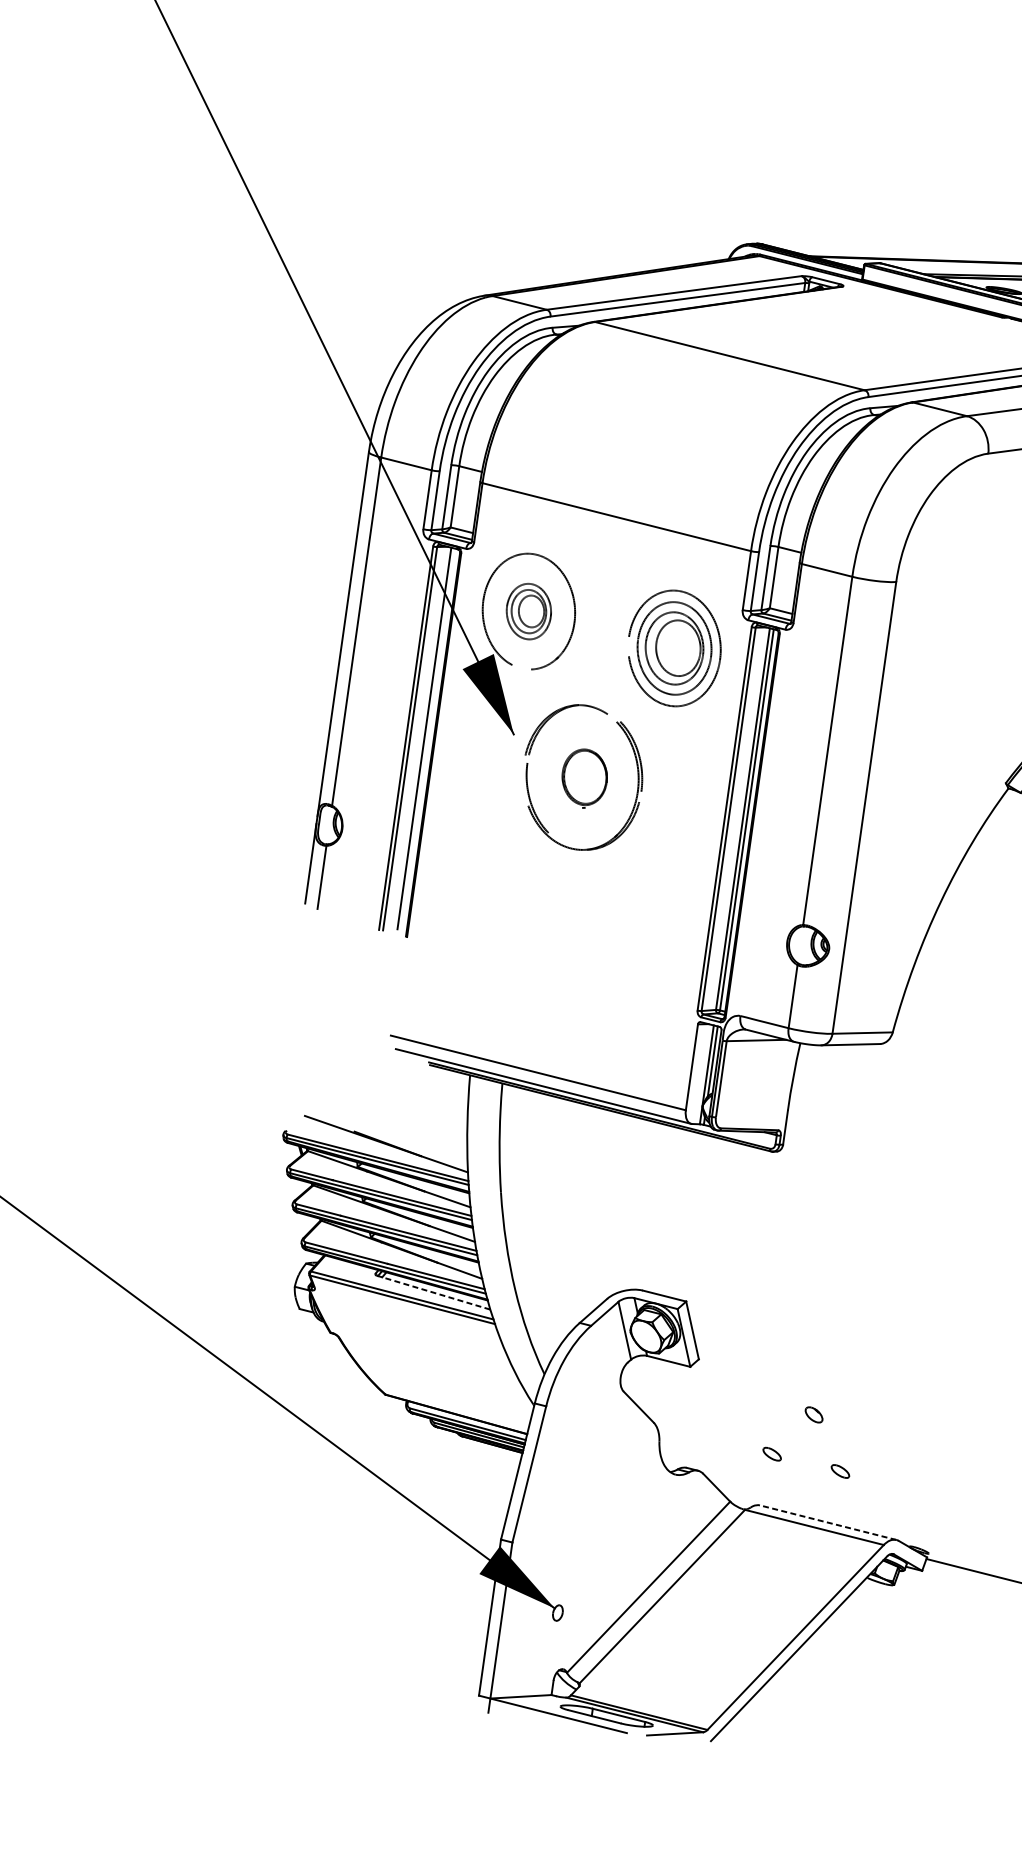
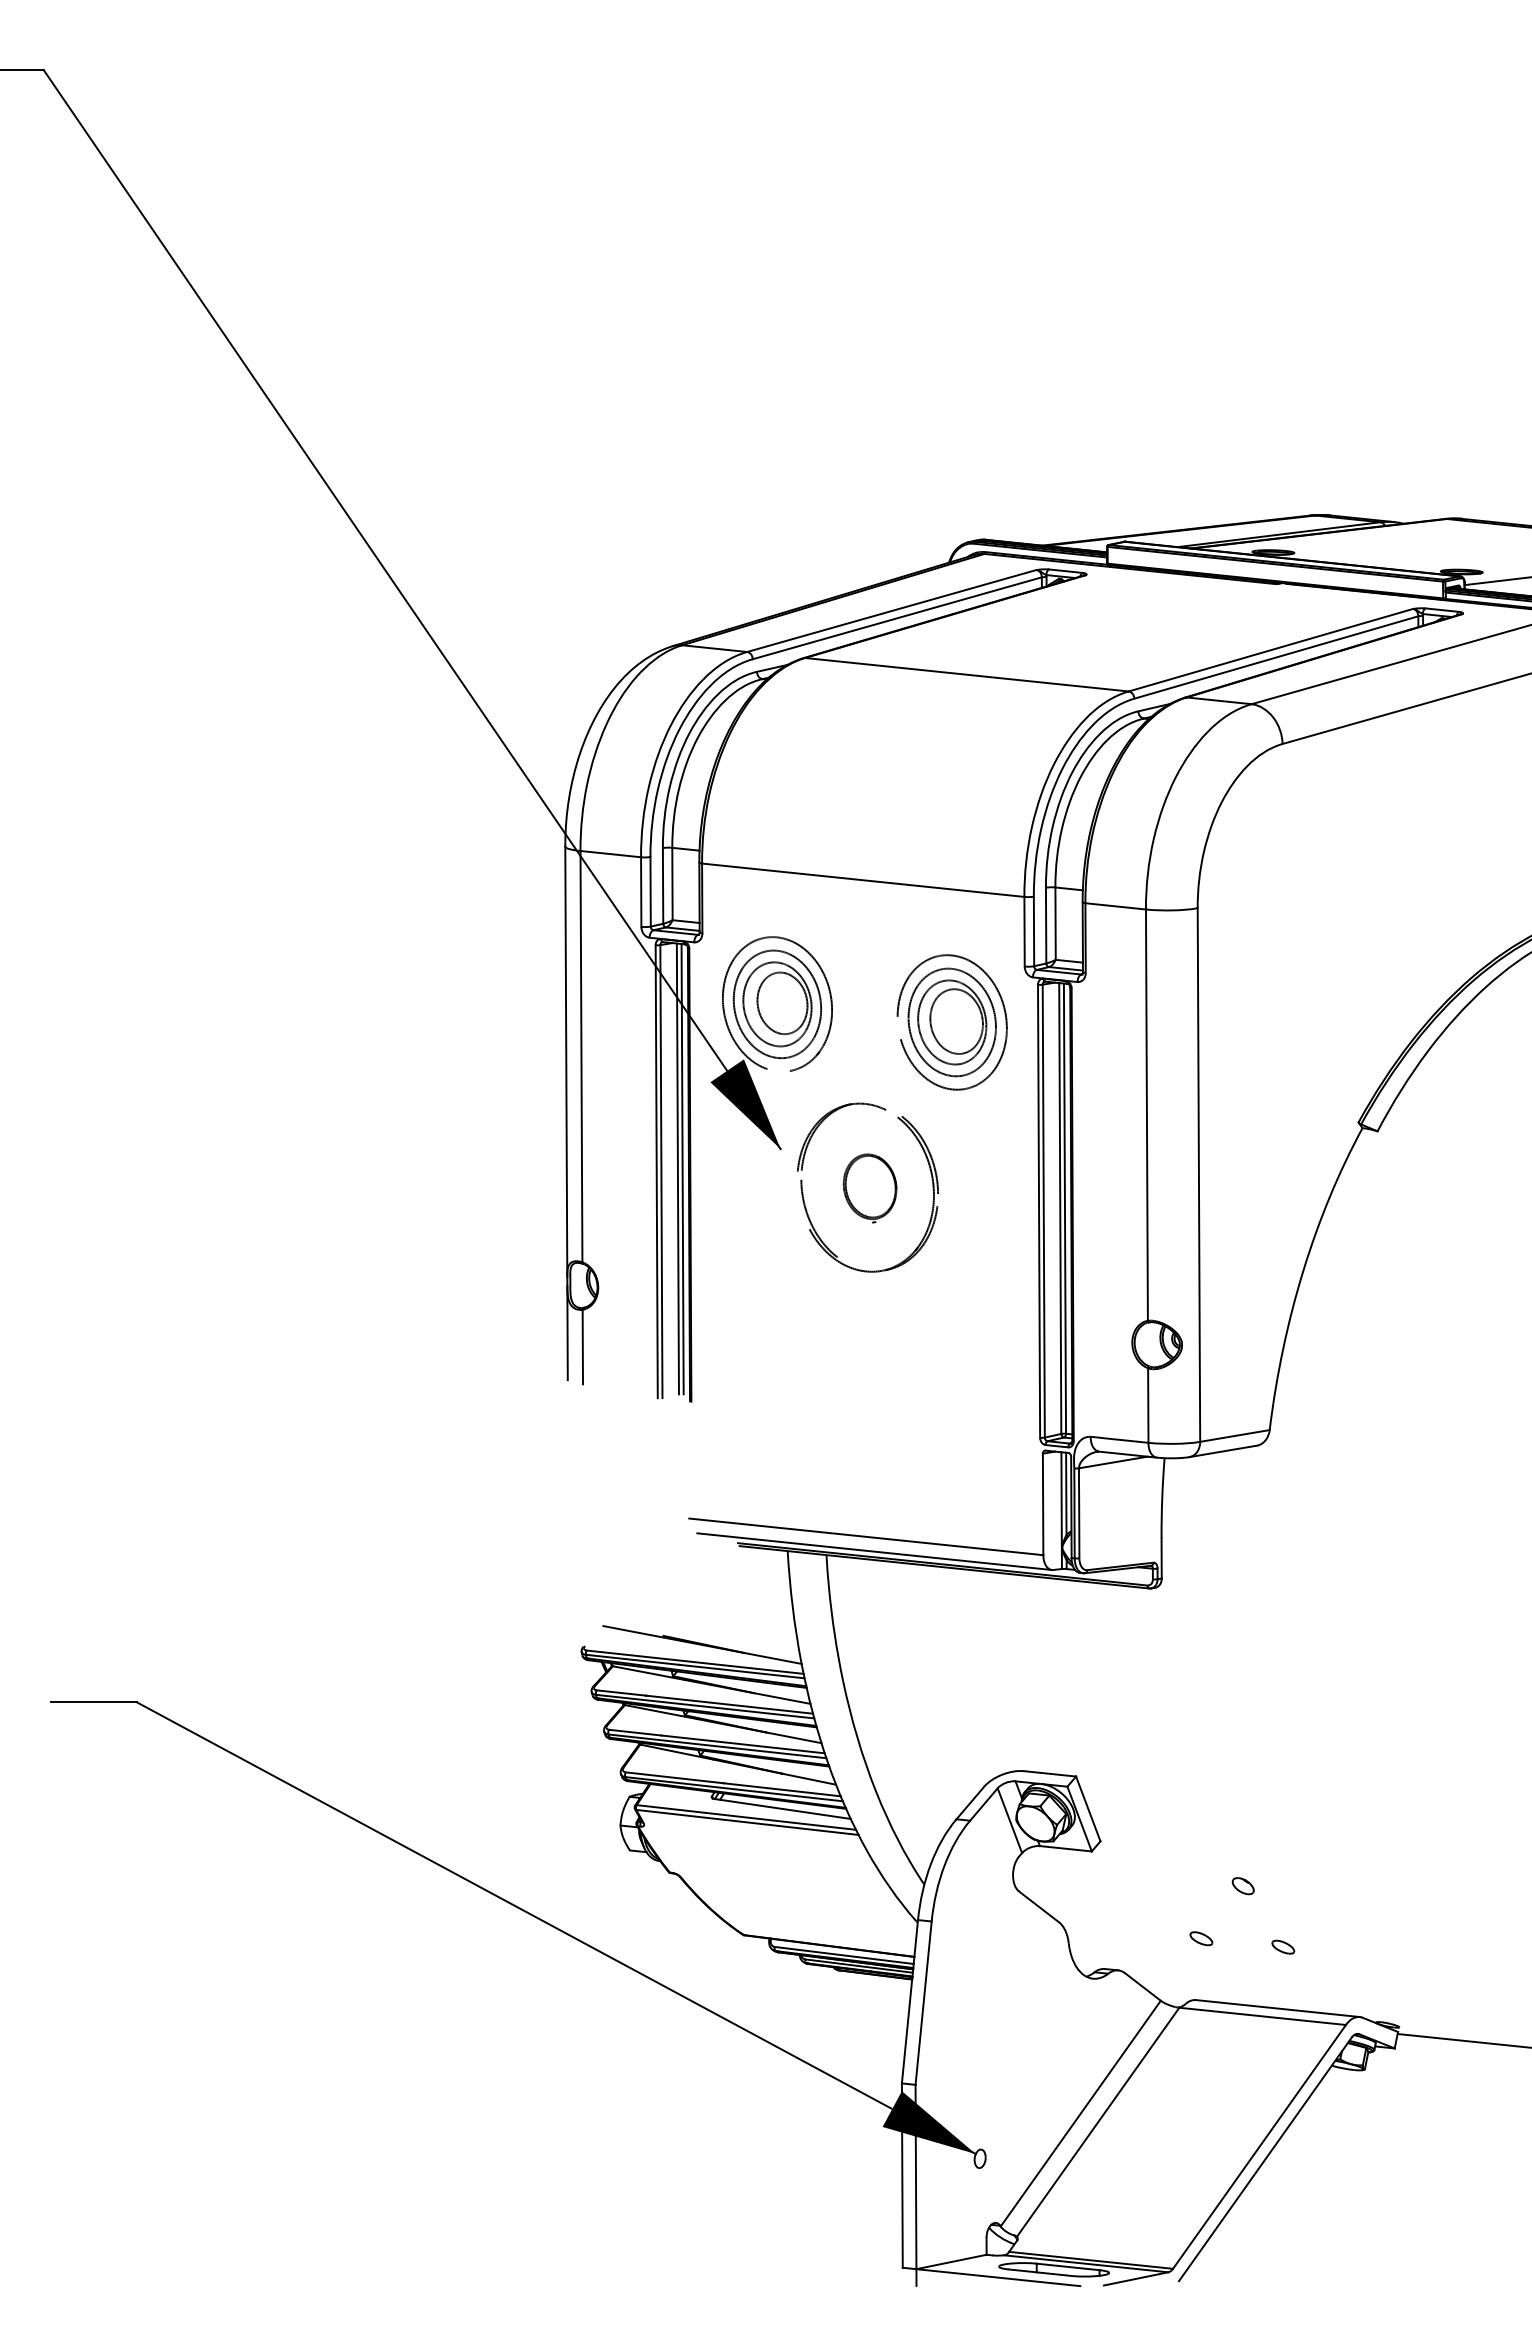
part: (528, 611) -> (777, 1004), size x1.67
line: (428, 739) -> (682, 1169), added
line: (433, 1292) -> (781, 1808), dashed -> solid
line: (827, 1522) -> (1277, 2008), dashed -> solid

